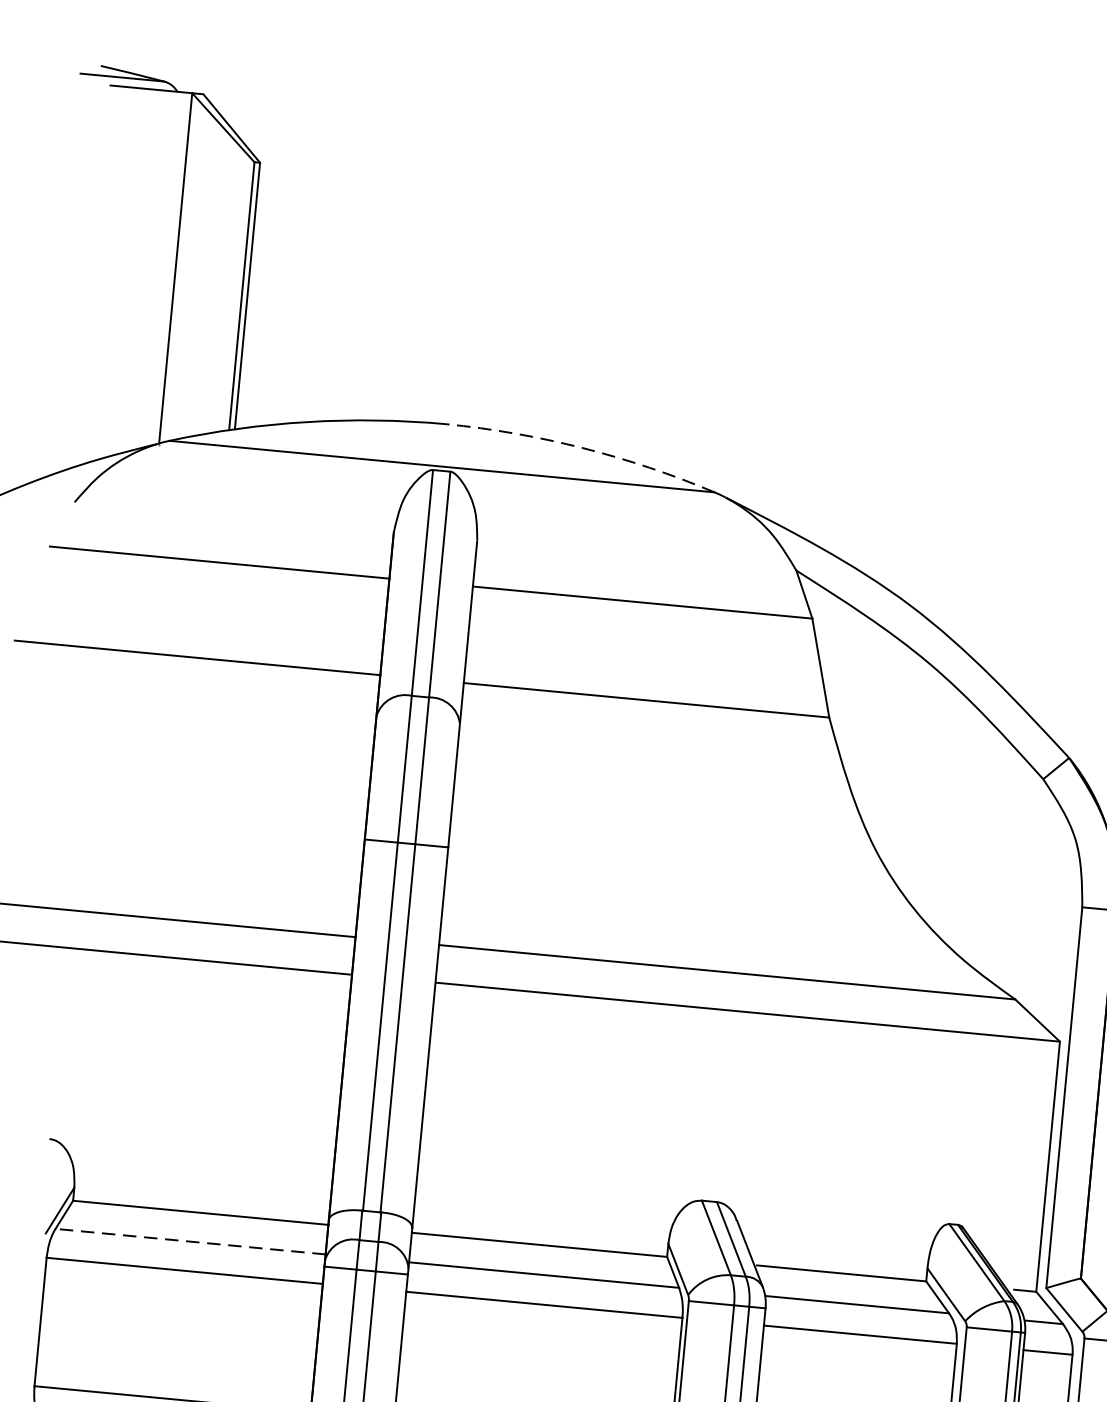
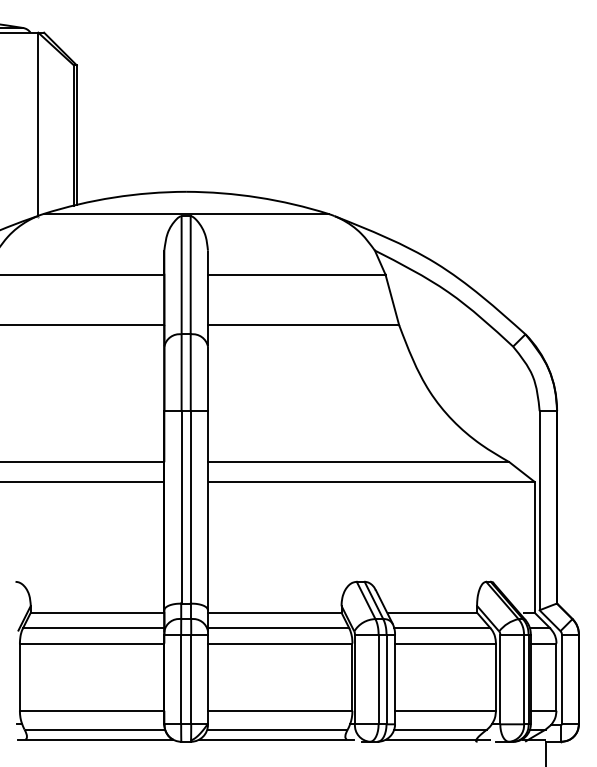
arc: (583, 448) -> (258, 197), dashed -> solid
line: (190, 1242) -> (93, 628), dashed -> solid

